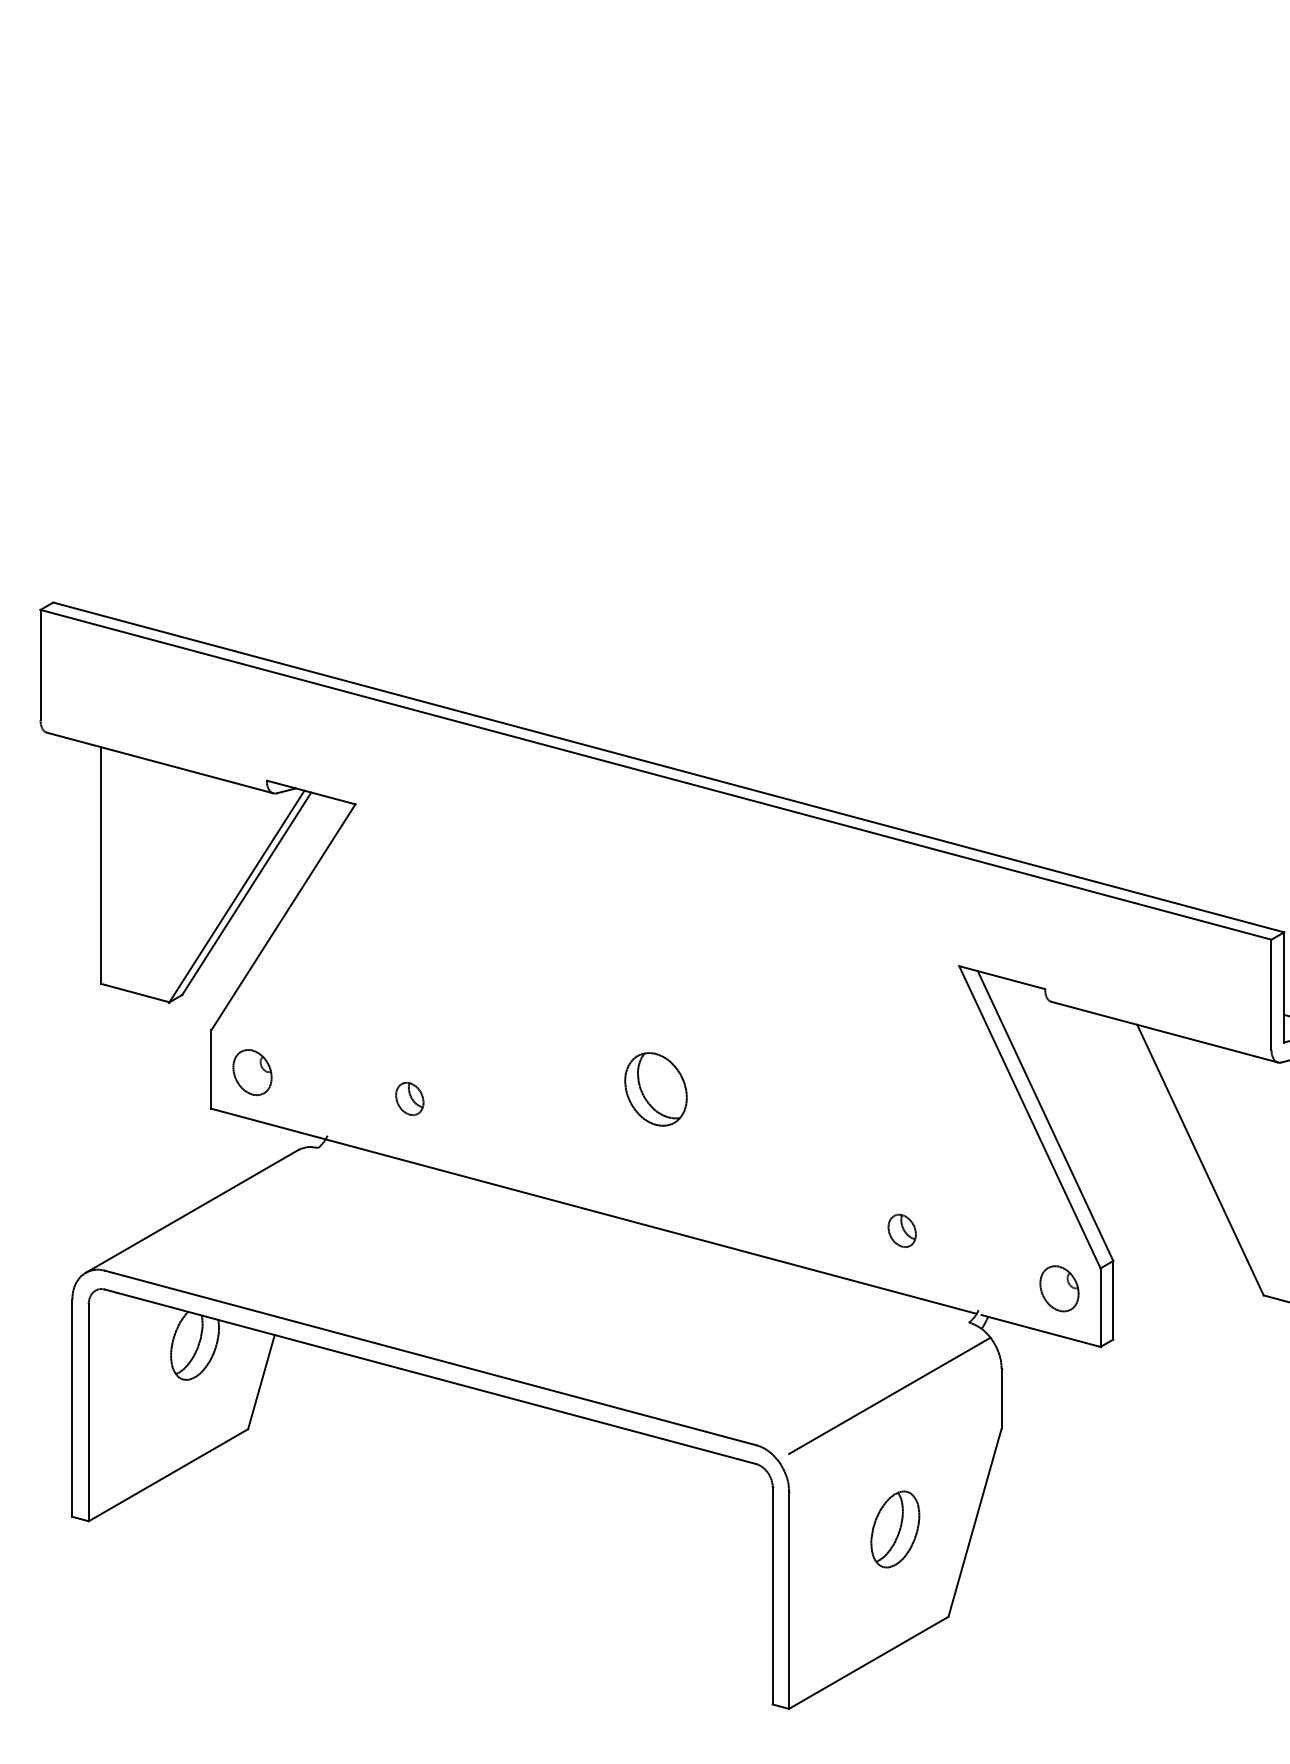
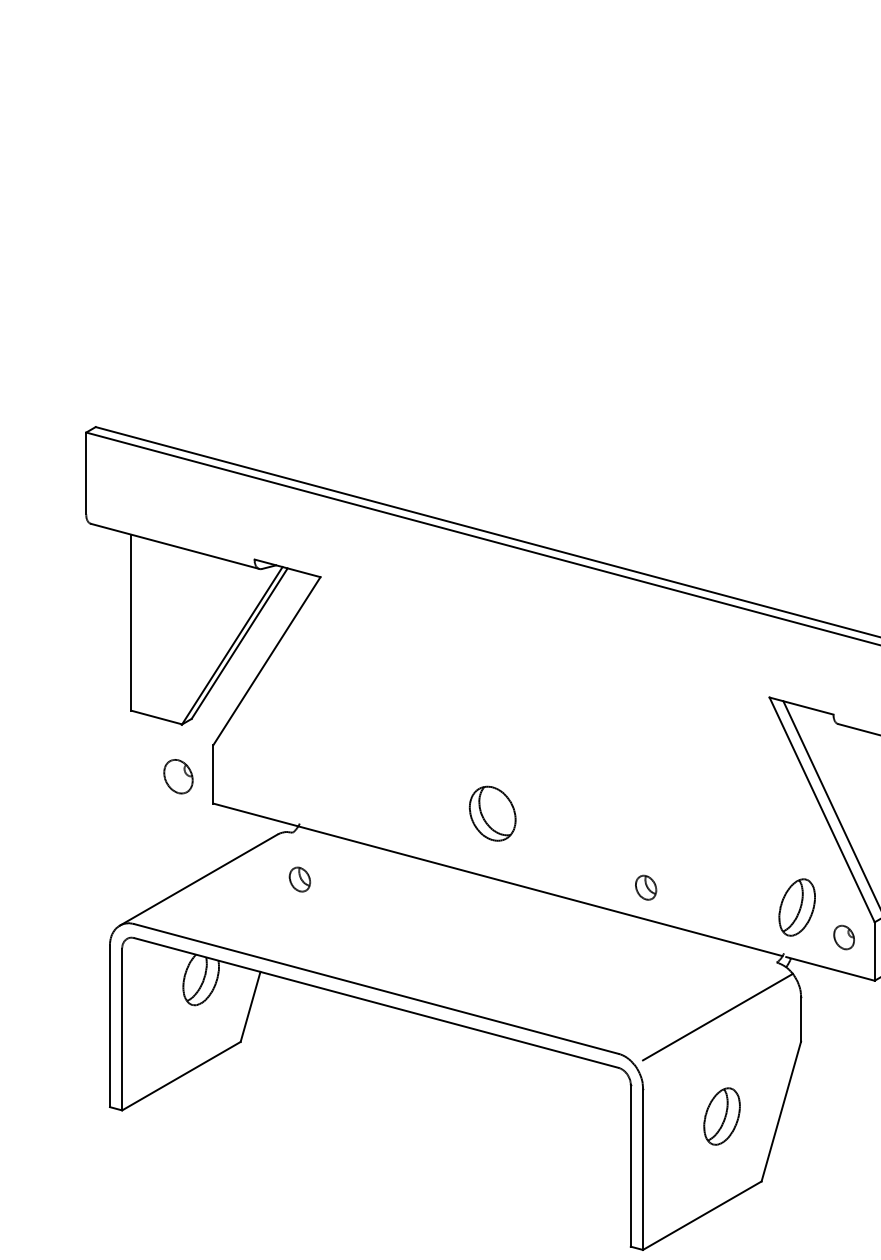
part: (252, 1072) -> (178, 776), moved
part: (655, 1089) -> (492, 813), moved
part: (409, 1098) -> (299, 879), moved
part: (901, 1230) -> (645, 887), moved
part: (996, 1248) -> (797, 907), added
part: (1059, 1288) -> (844, 937), size x0.7

